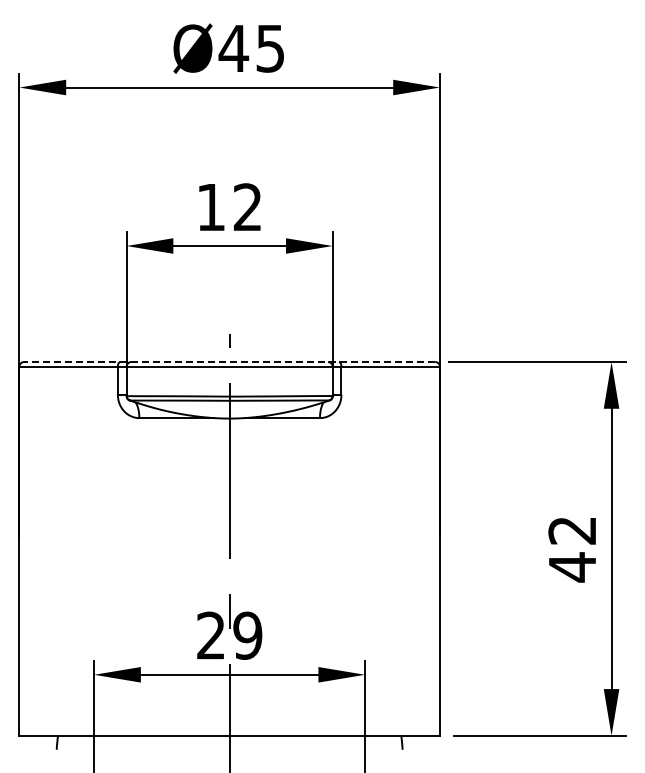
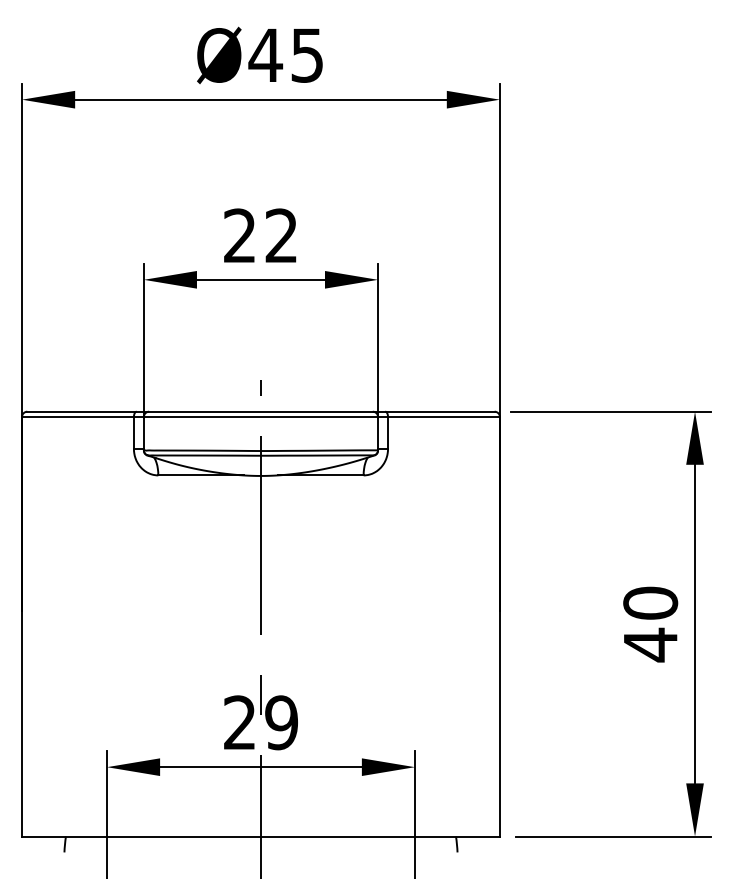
text: (210, 206) -> (239, 234), 12 -> 22
line: (229, 362) -> (260, 412), dashed -> solid
text: (572, 530) -> (650, 603), 42 -> 40

